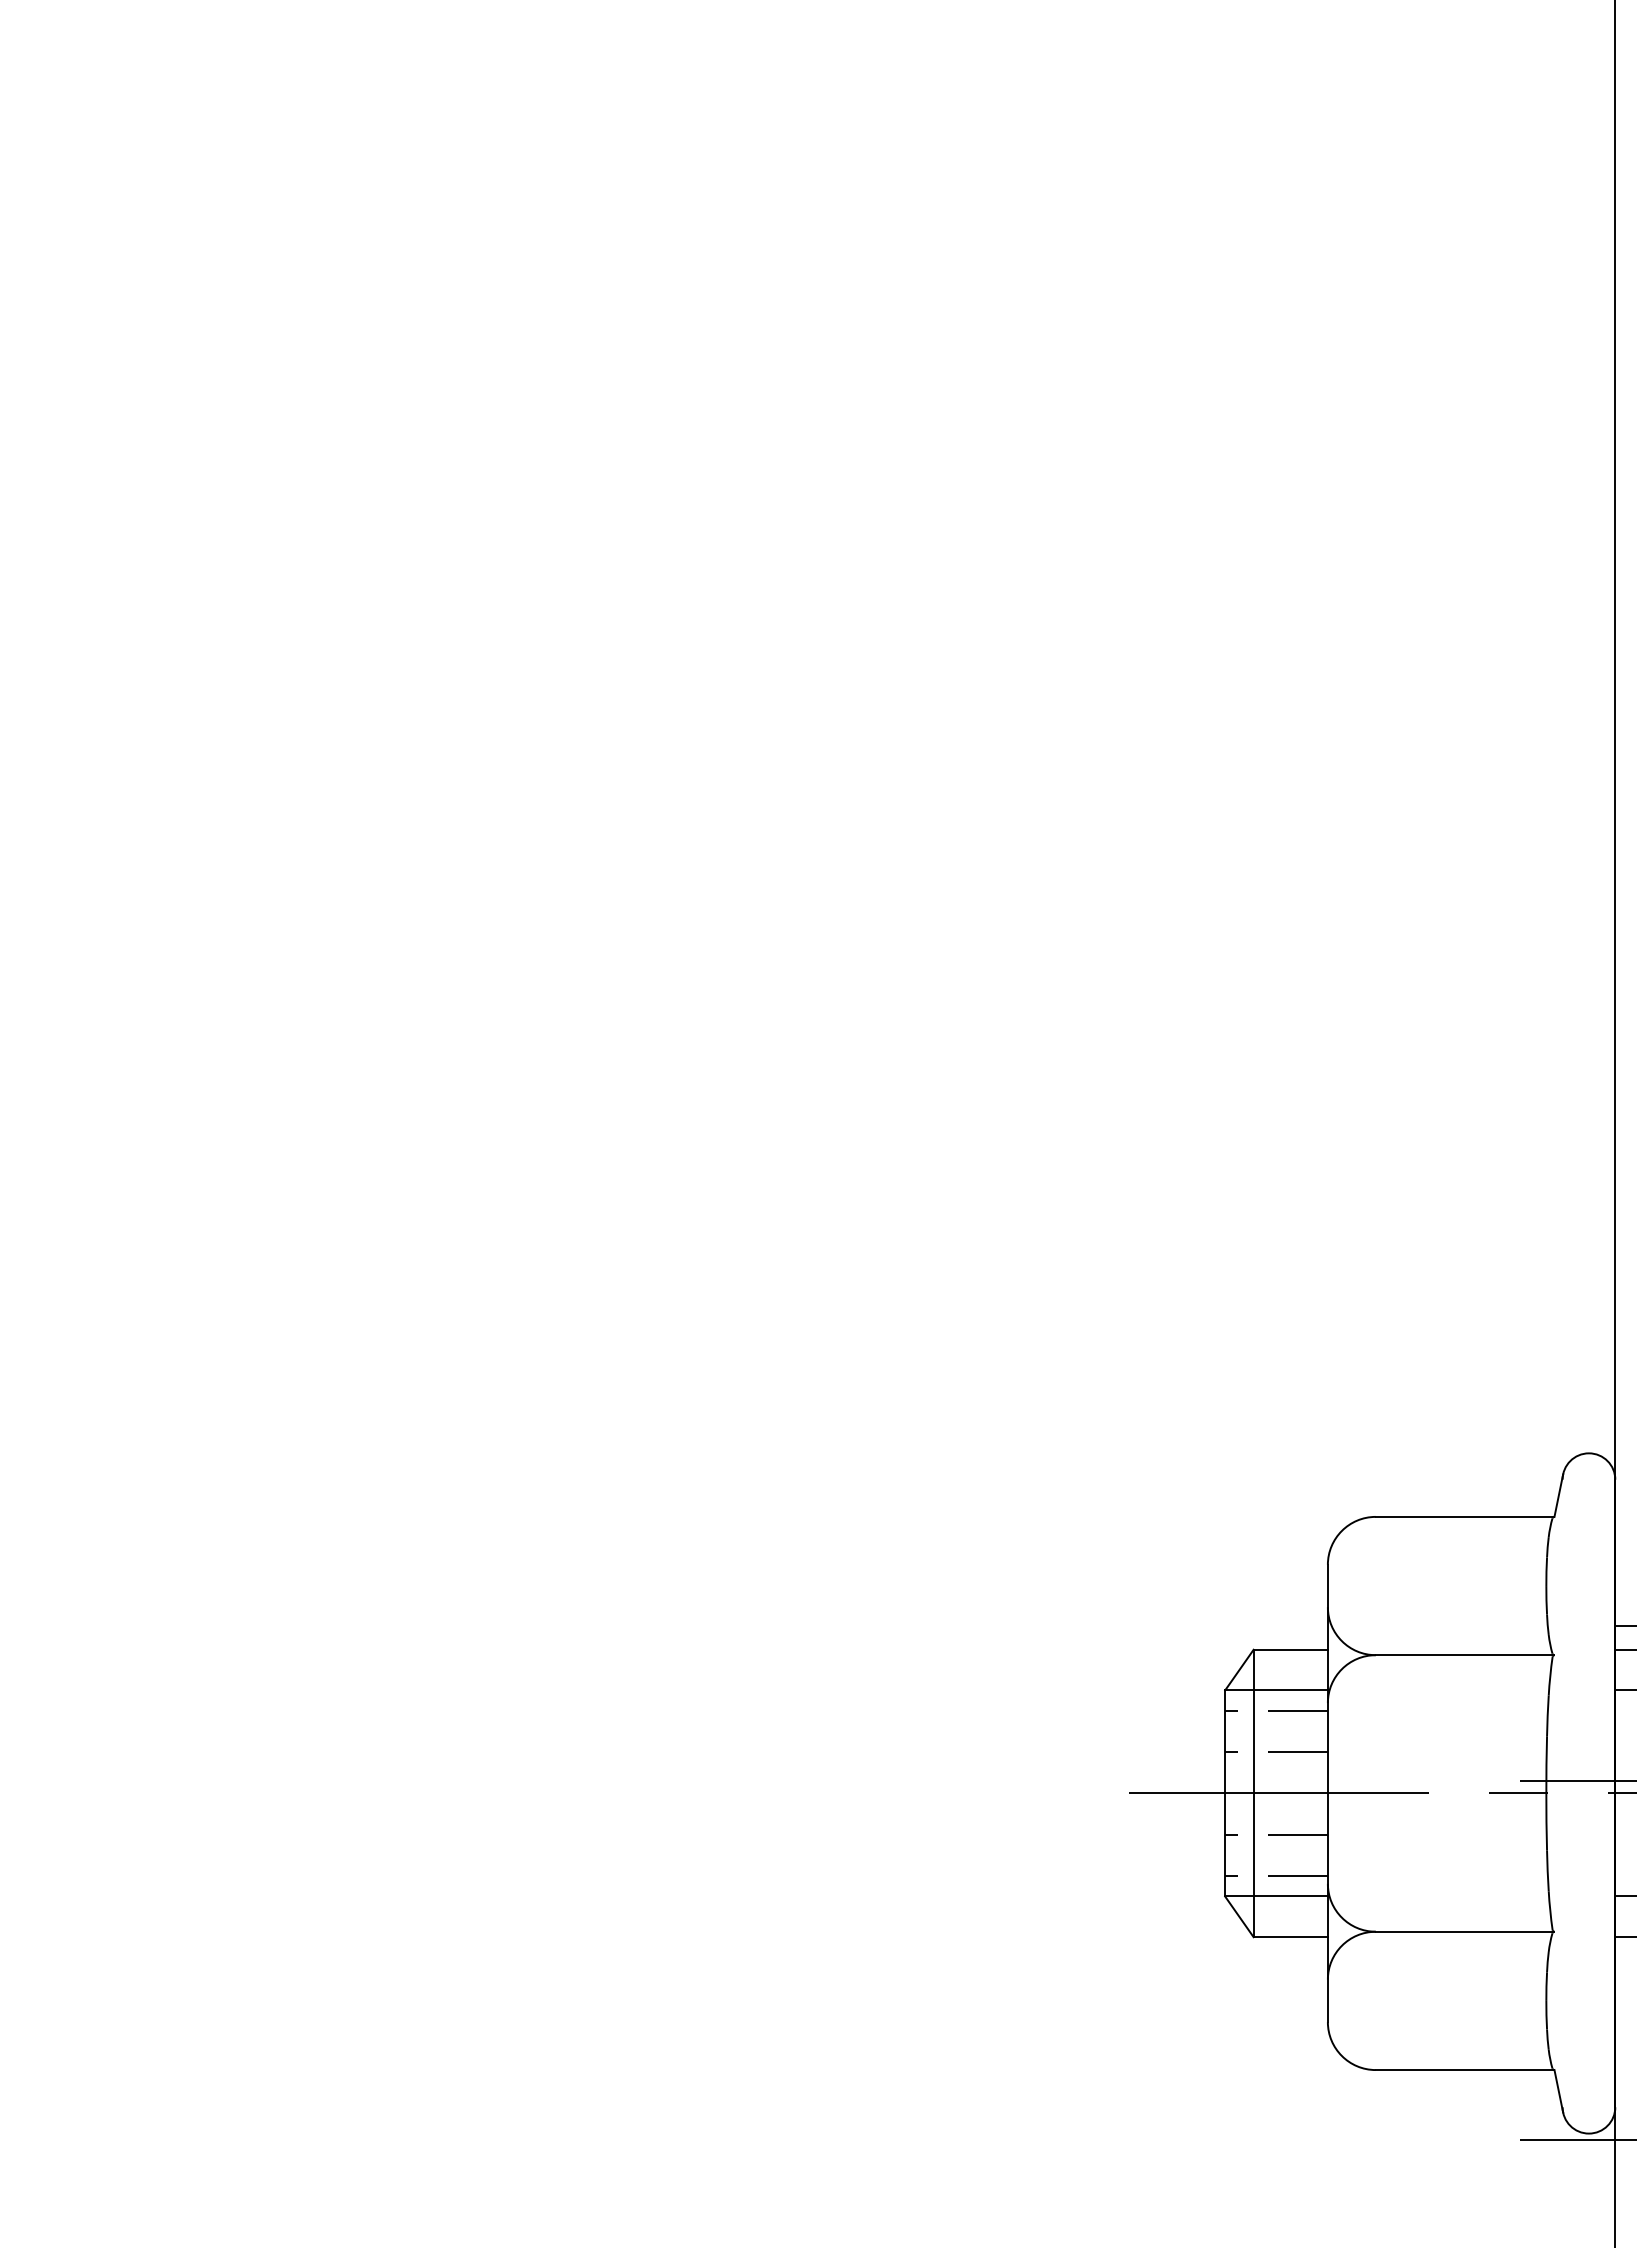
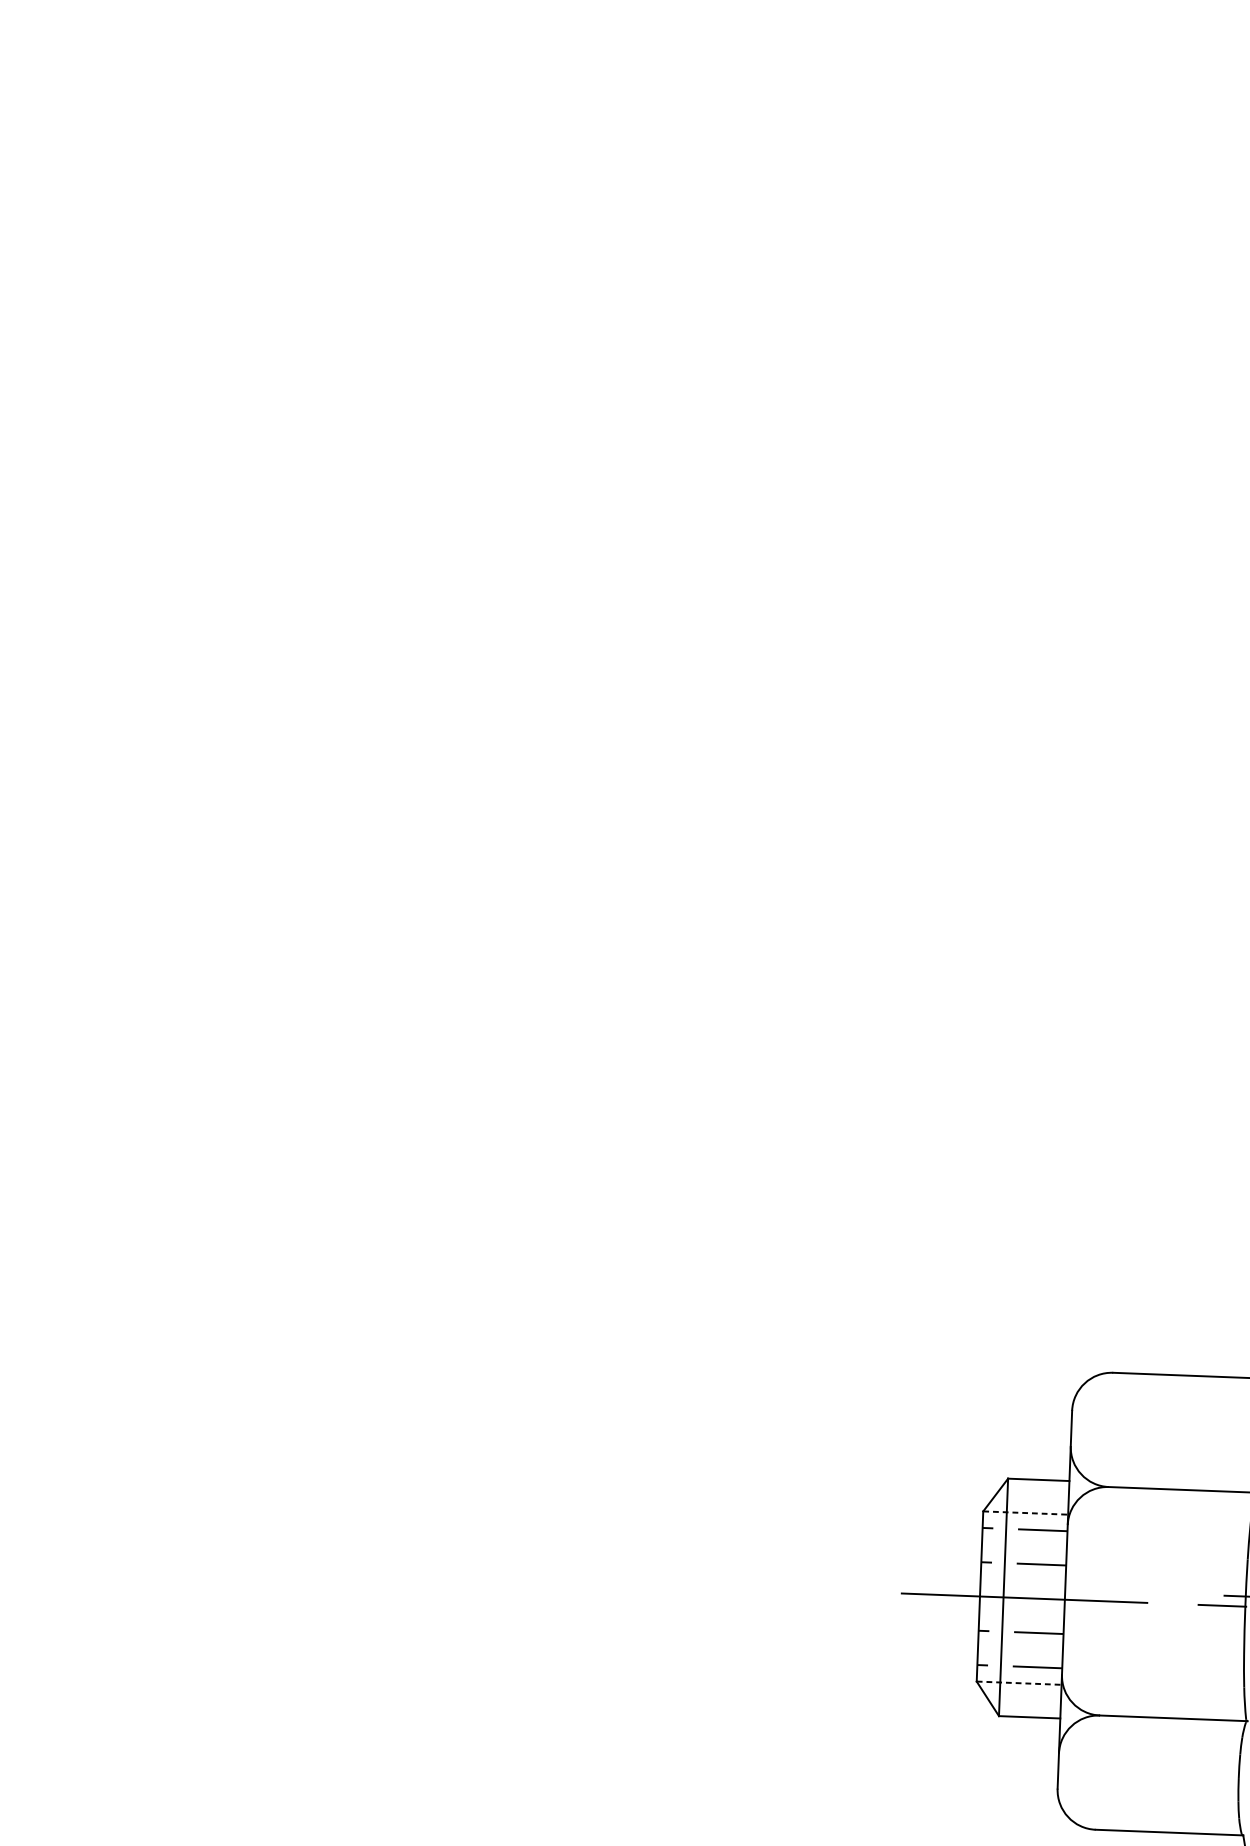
line: (1277, 1690) -> (1026, 1513), solid -> dashed
line: (1277, 1896) -> (1019, 1683), solid -> dashed

